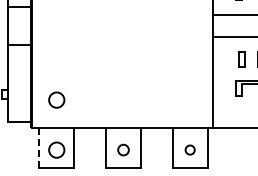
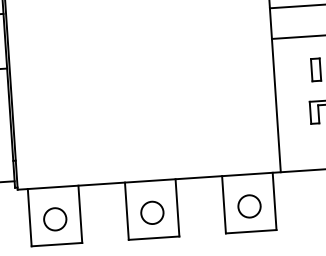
circle: (56, 99) -> (49, 145), removed
line: (39, 147) -> (29, 217), dashed -> solid
circle: (123, 149) -> (152, 211), size x1.43
circle: (189, 149) -> (248, 205), size x1.67

